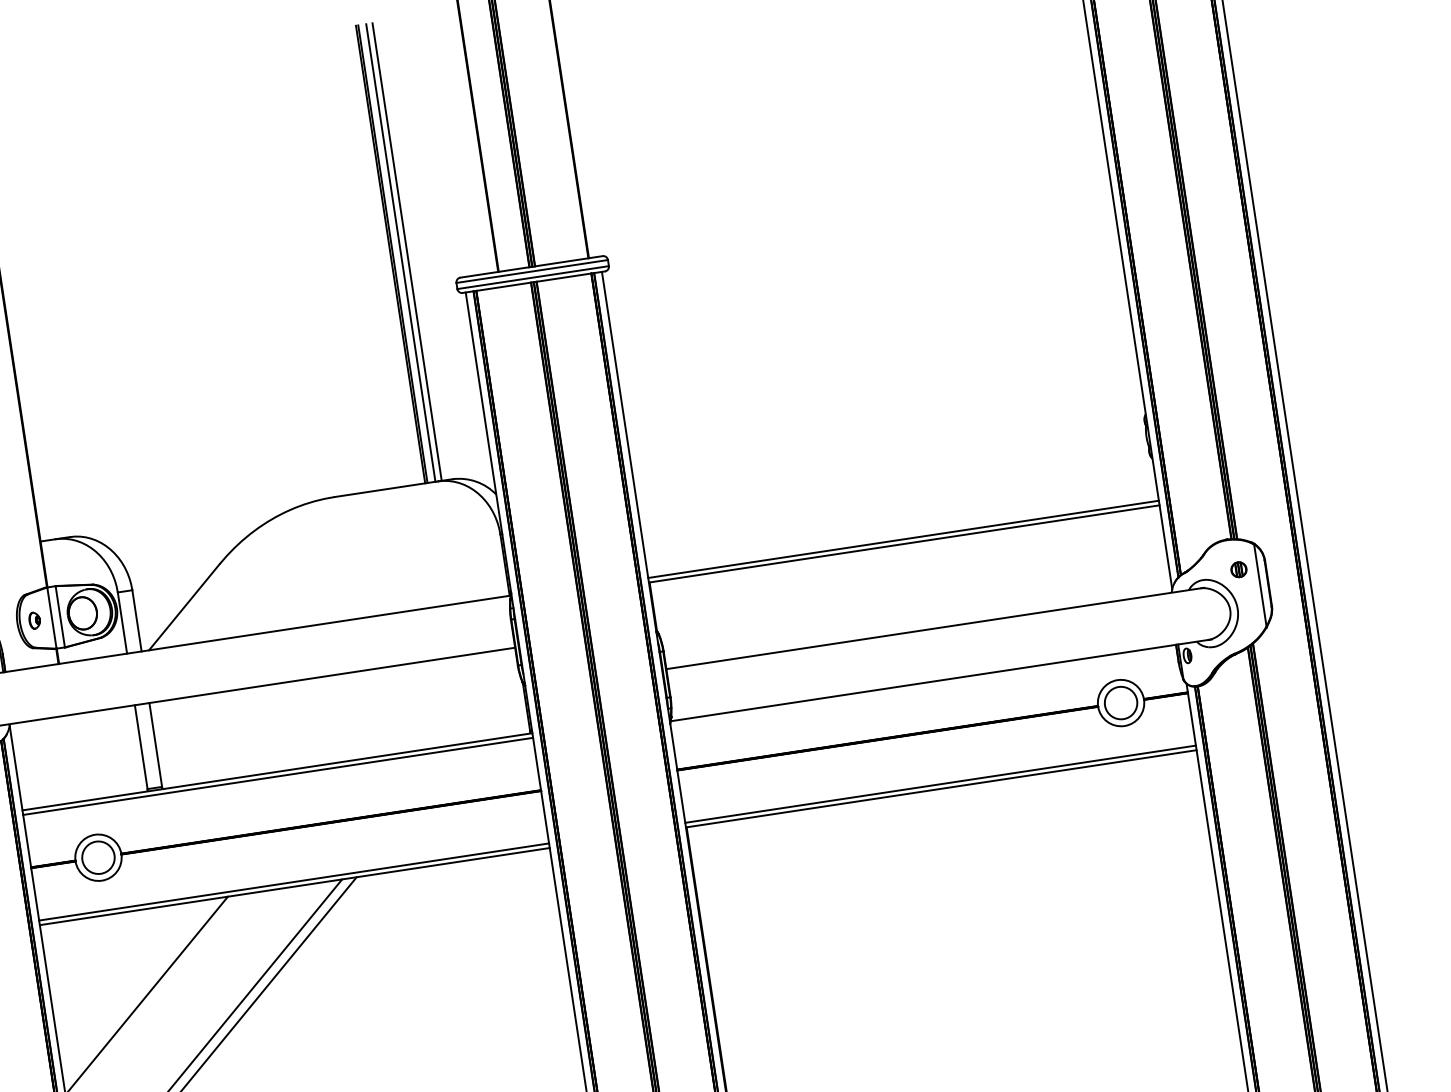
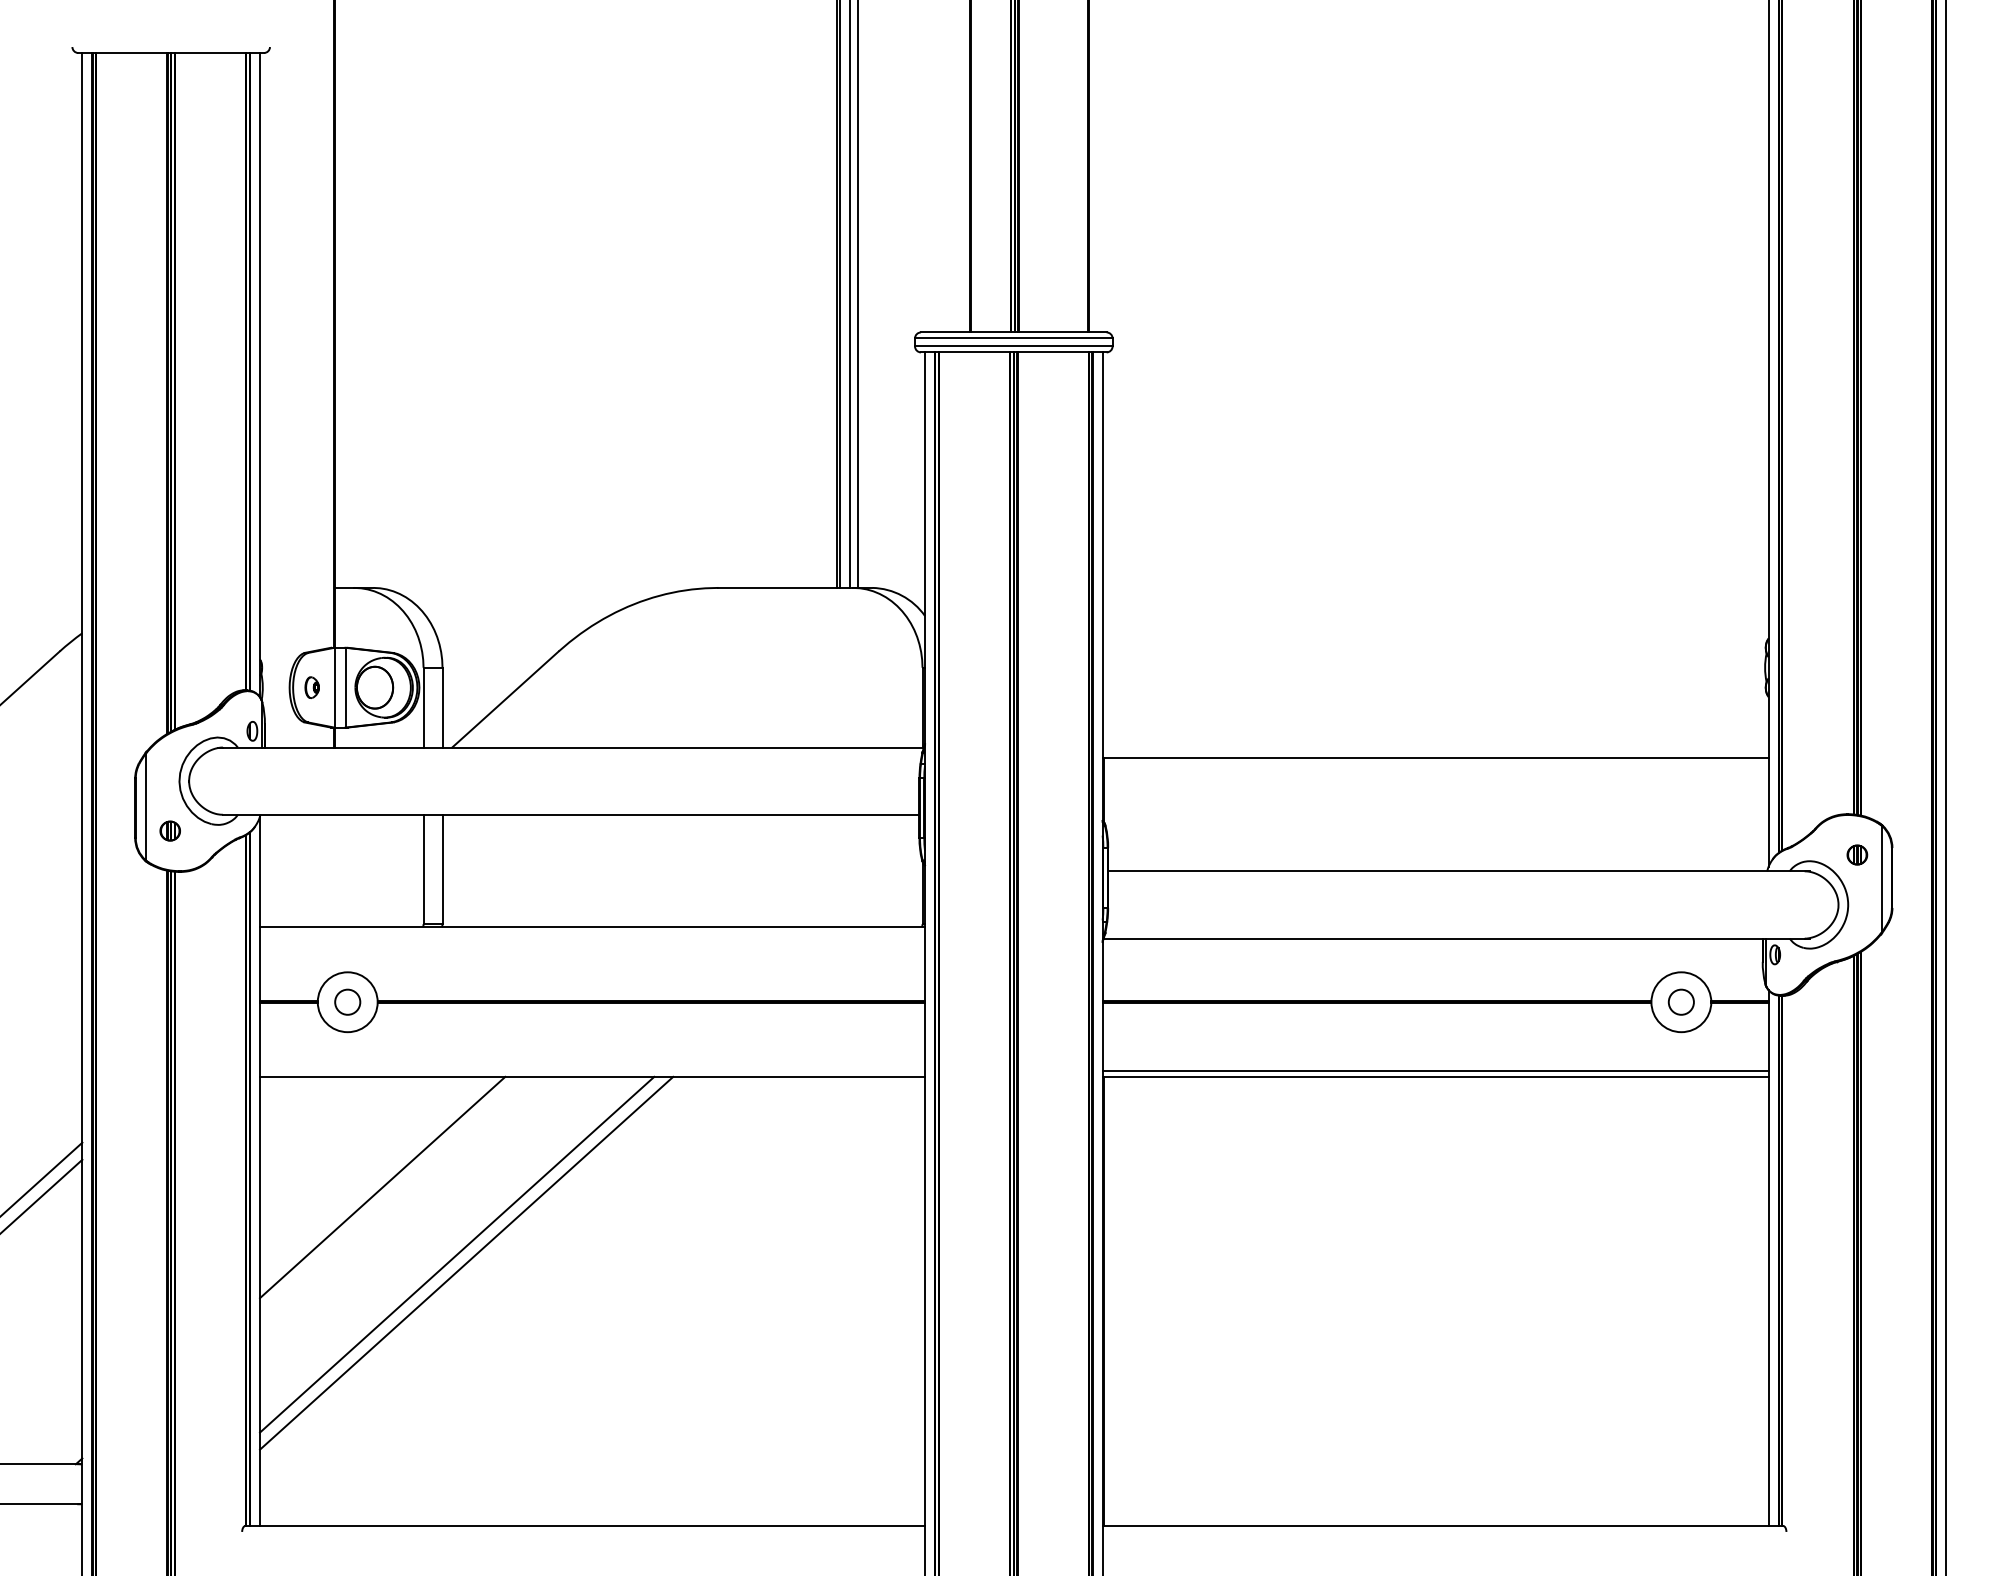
line: (903, 539) -> (1435, 751), removed
circle: (1121, 703) -> (1681, 1002), size x0.6
line: (278, 776) -> (592, 933), removed
circle: (98, 857) -> (347, 1002), size x0.6
line: (294, 881) -> (592, 1070), removed

